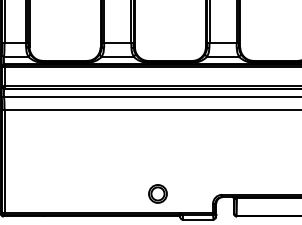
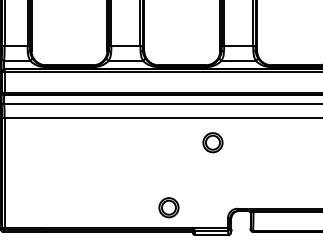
part: (198, 133) -> (212, 142), added

